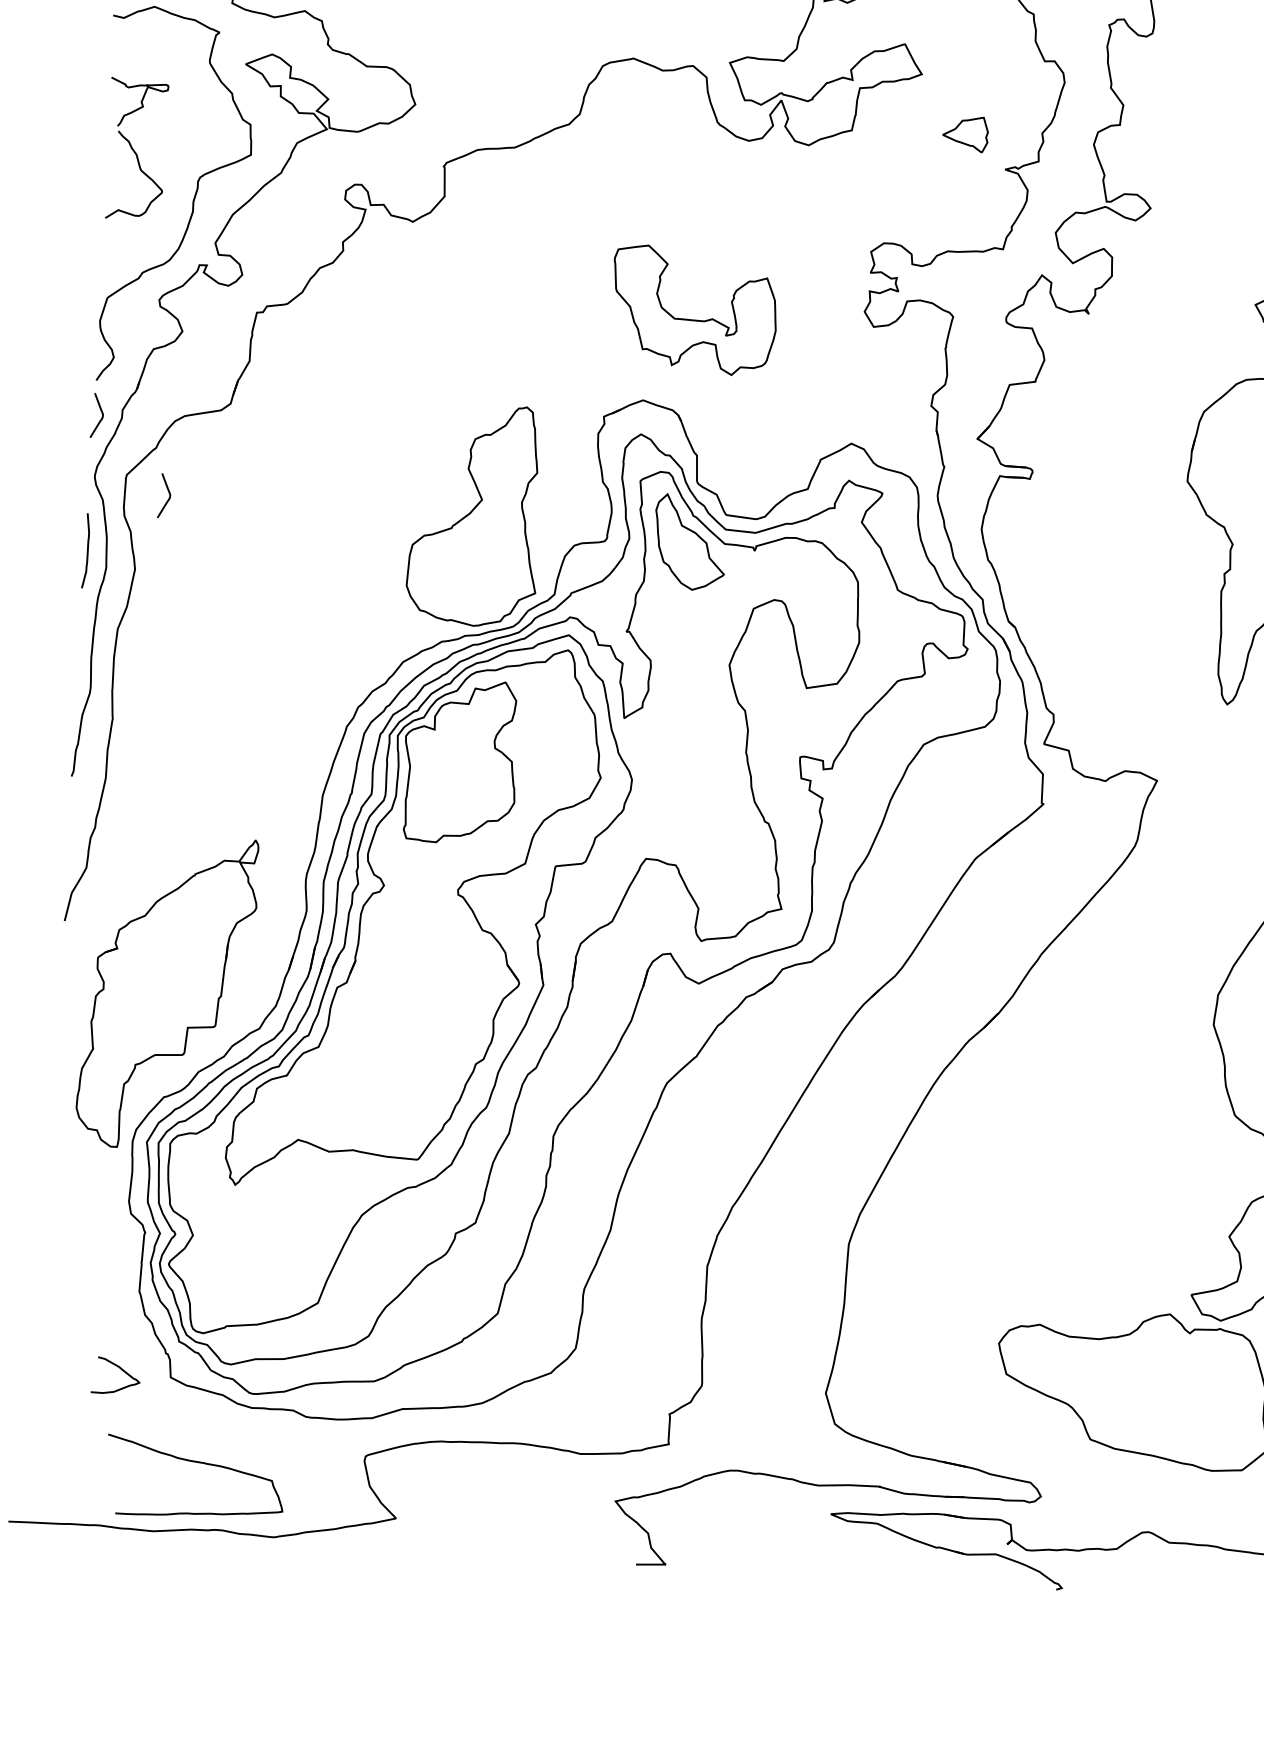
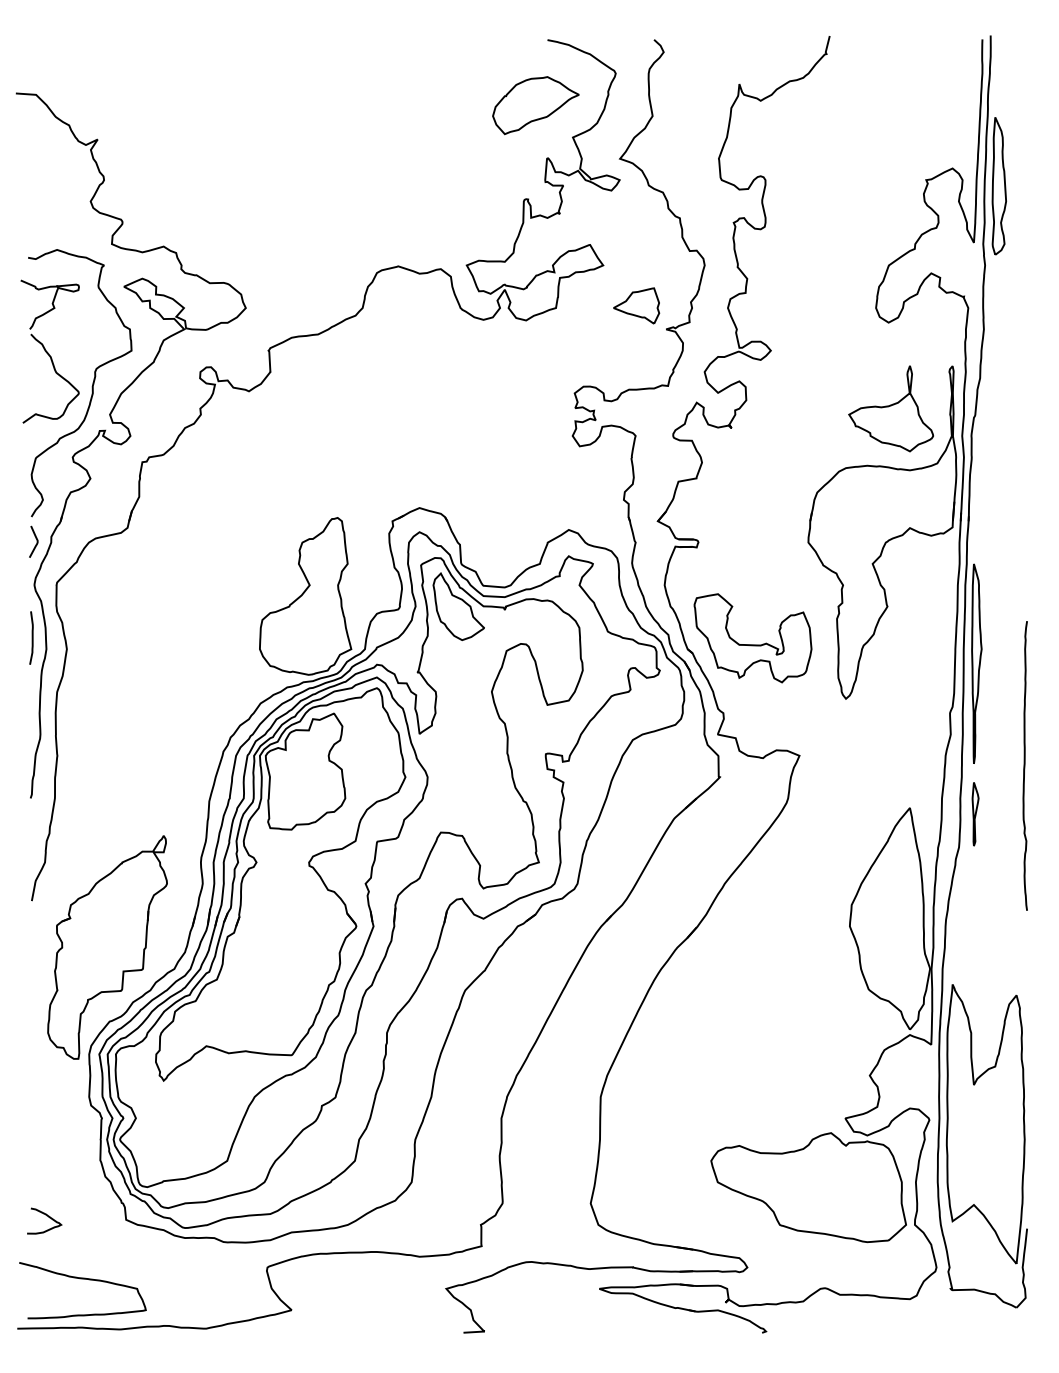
part: (965, 133) -> (636, 305), size x1.43
part: (135, 149) -> (49, 351), size x1.43
part: (693, 310) -> (752, 638), moved
curve: (168, 495) -> (87, 595), removed
curve: (120, 1369) -> (47, 1216), moved
curve: (195, 1463) -> (82, 1279), moved

